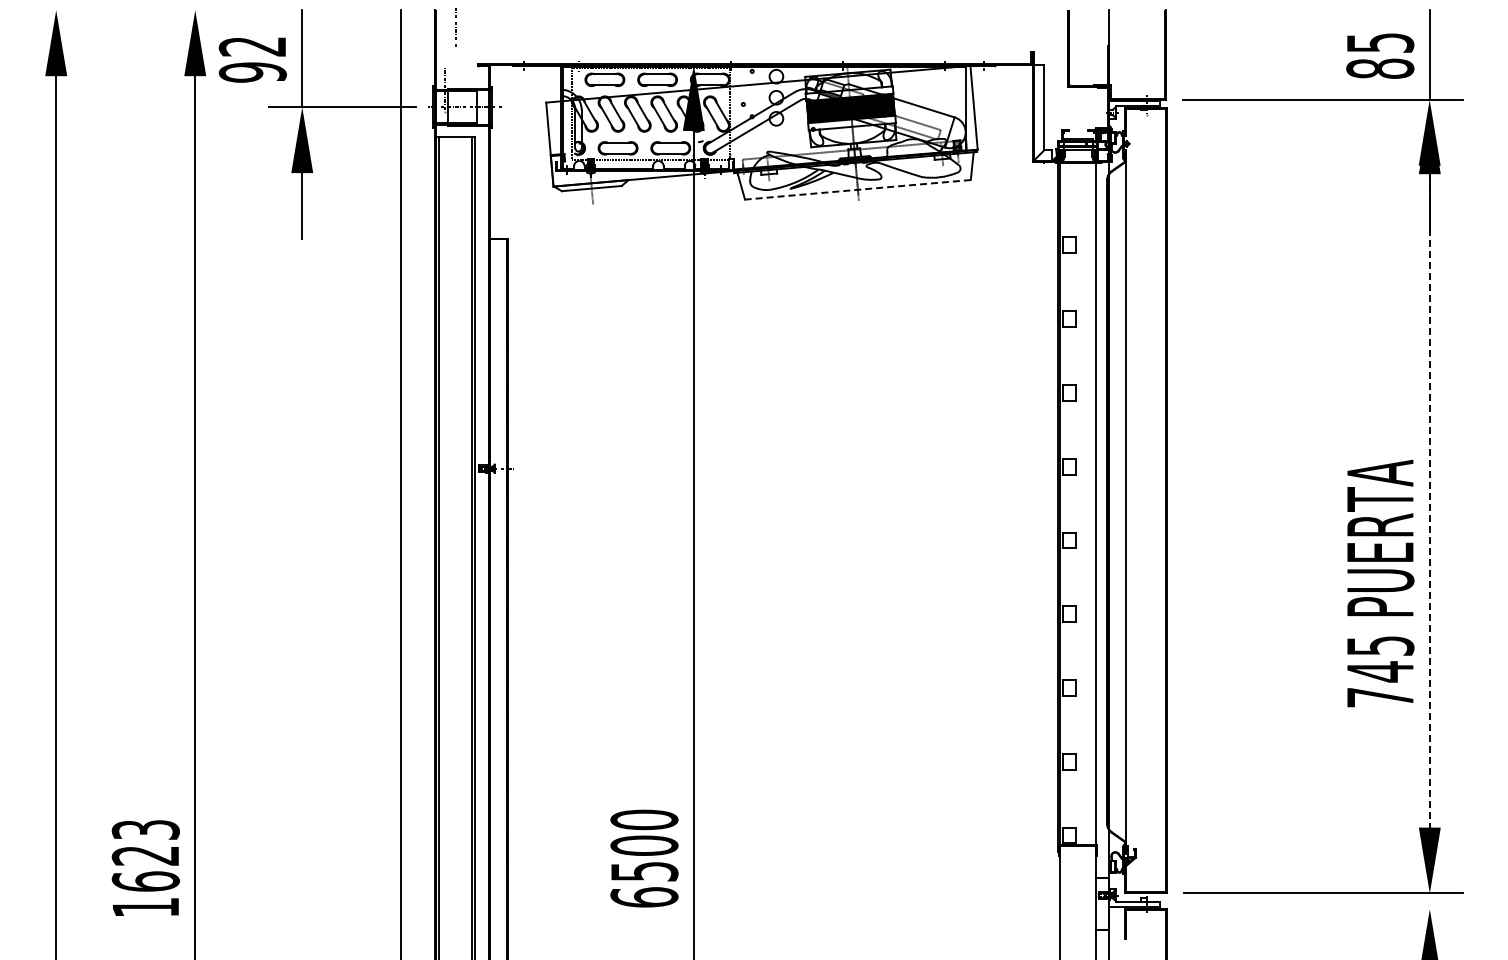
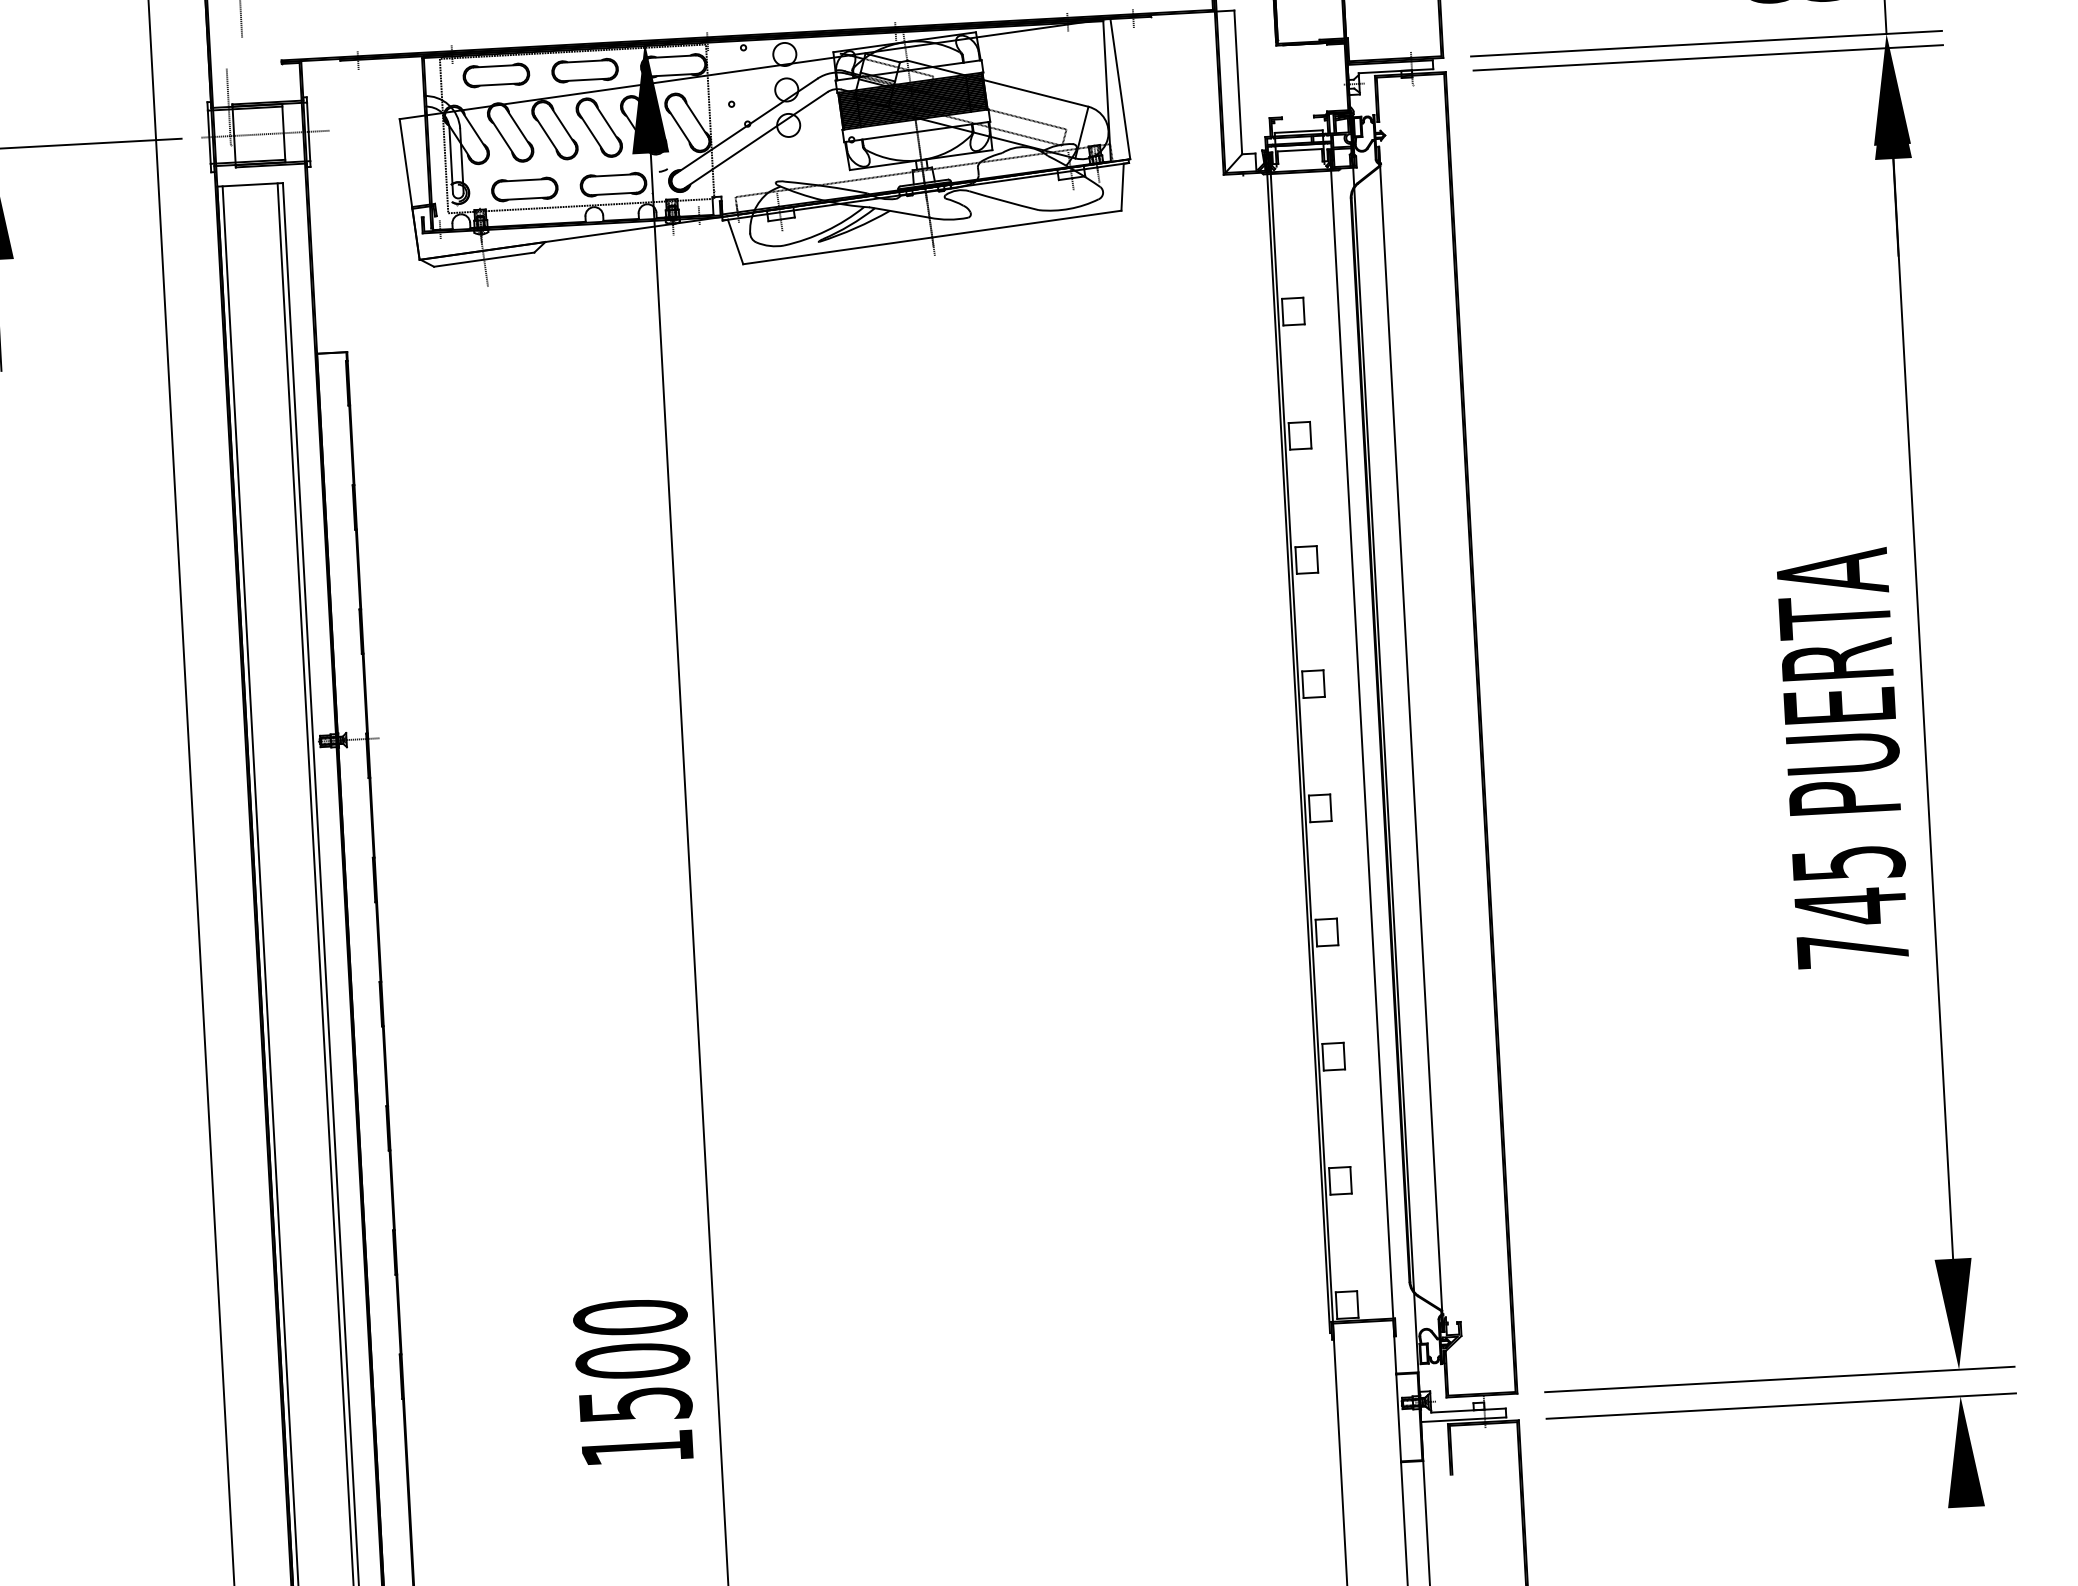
line: (1322, 108) -> (1706, 58), added
line: (857, 189) -> (931, 236), dashed -> solid
line: (1429, 500) -> (1922, 708), dashed -> solid
text: (1380, 583) -> (1842, 758), moved
text: (644, 897) -> (637, 1448), 6500 -> 1500
line: (1322, 909) -> (1779, 1406), added

